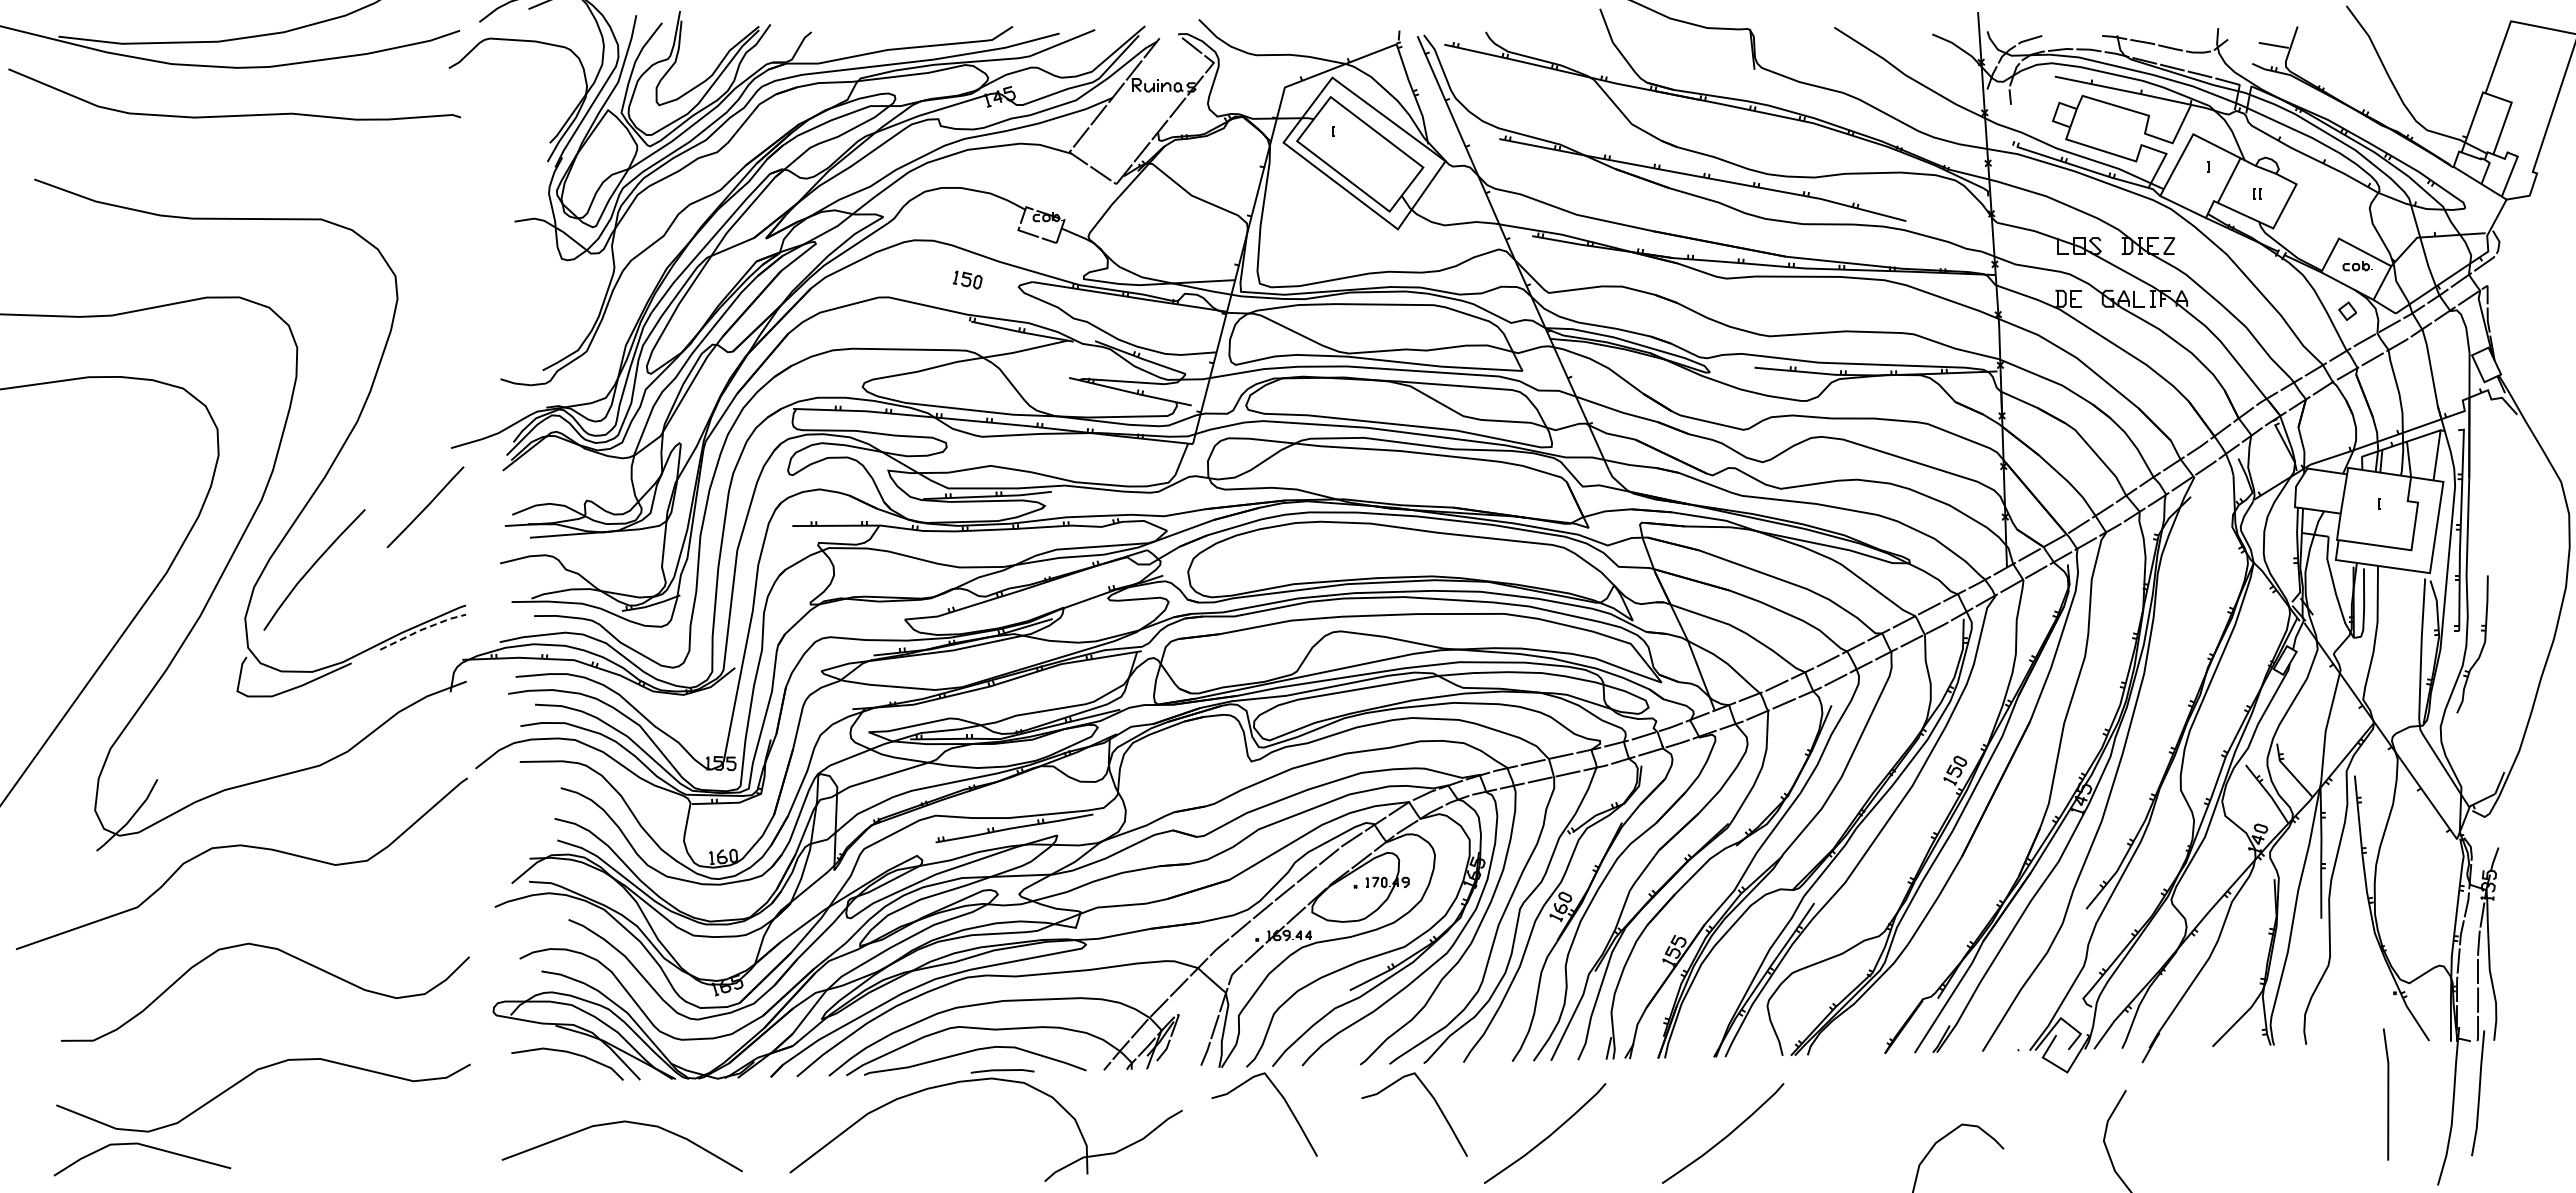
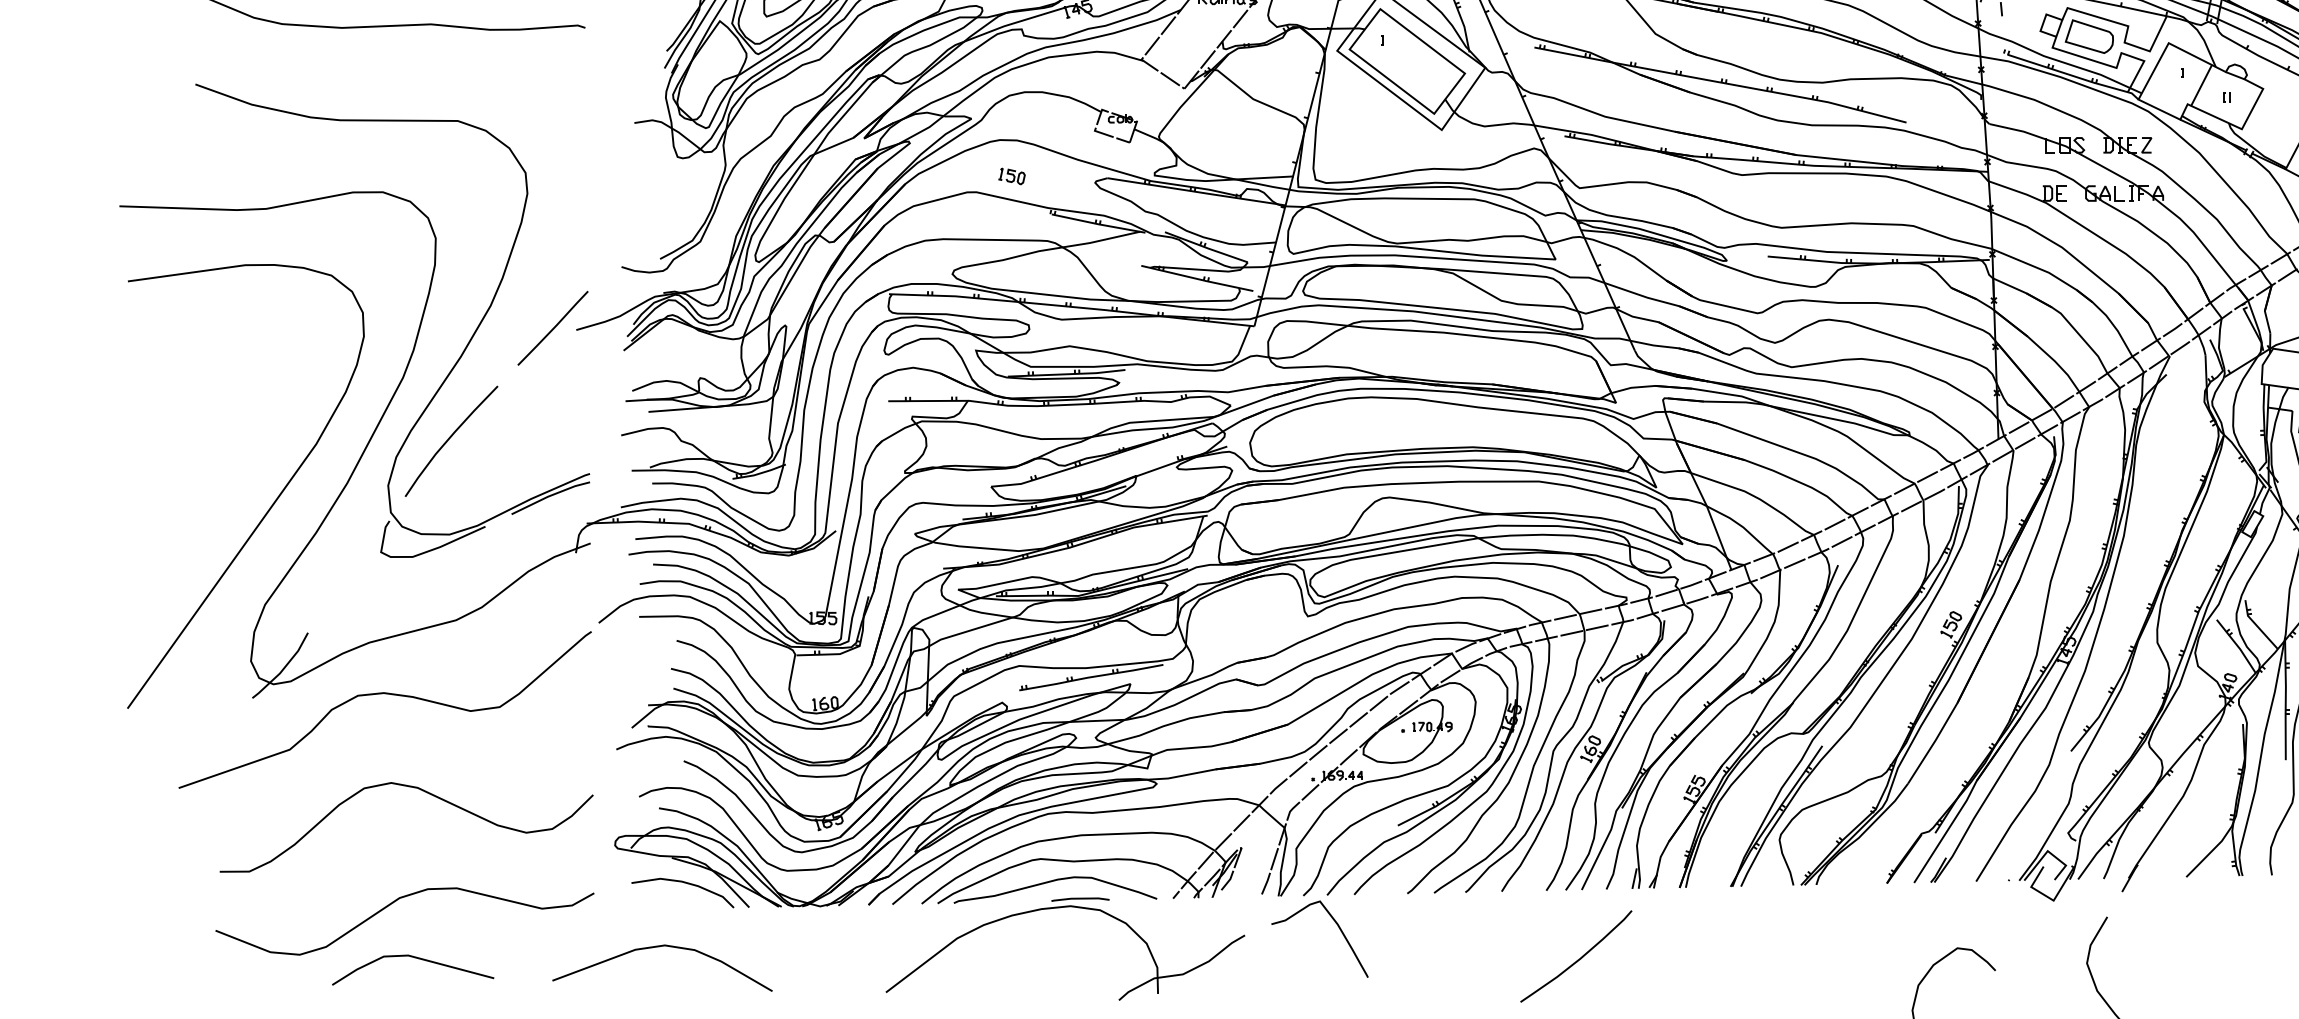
part: (2106, 126) -> (2089, 36), added
part: (967, 279) -> (1011, 175), moved
line: (425, 507) -> (552, 328), moved
line: (421, 629) -> (549, 495), dashed -> solid
curve: (1435, 1103) -> (1476, 929), removed
curve: (619, 1123) -> (659, 947), moved
curve: (1725, 1136) -> (1741, 959), removed
line: (147, 1147) -> (417, 959), moved

